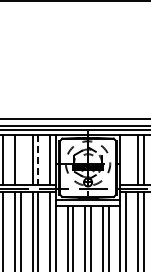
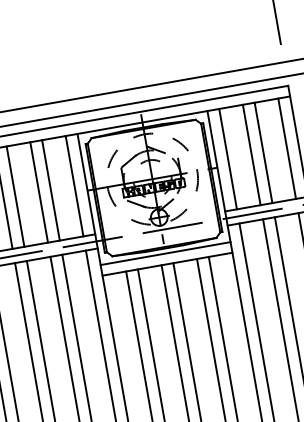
line: (20, 160) -> (14, 197), added
line: (38, 160) -> (51, 190), dashed -> solid
line: (126, 160) -> (229, 159), added

